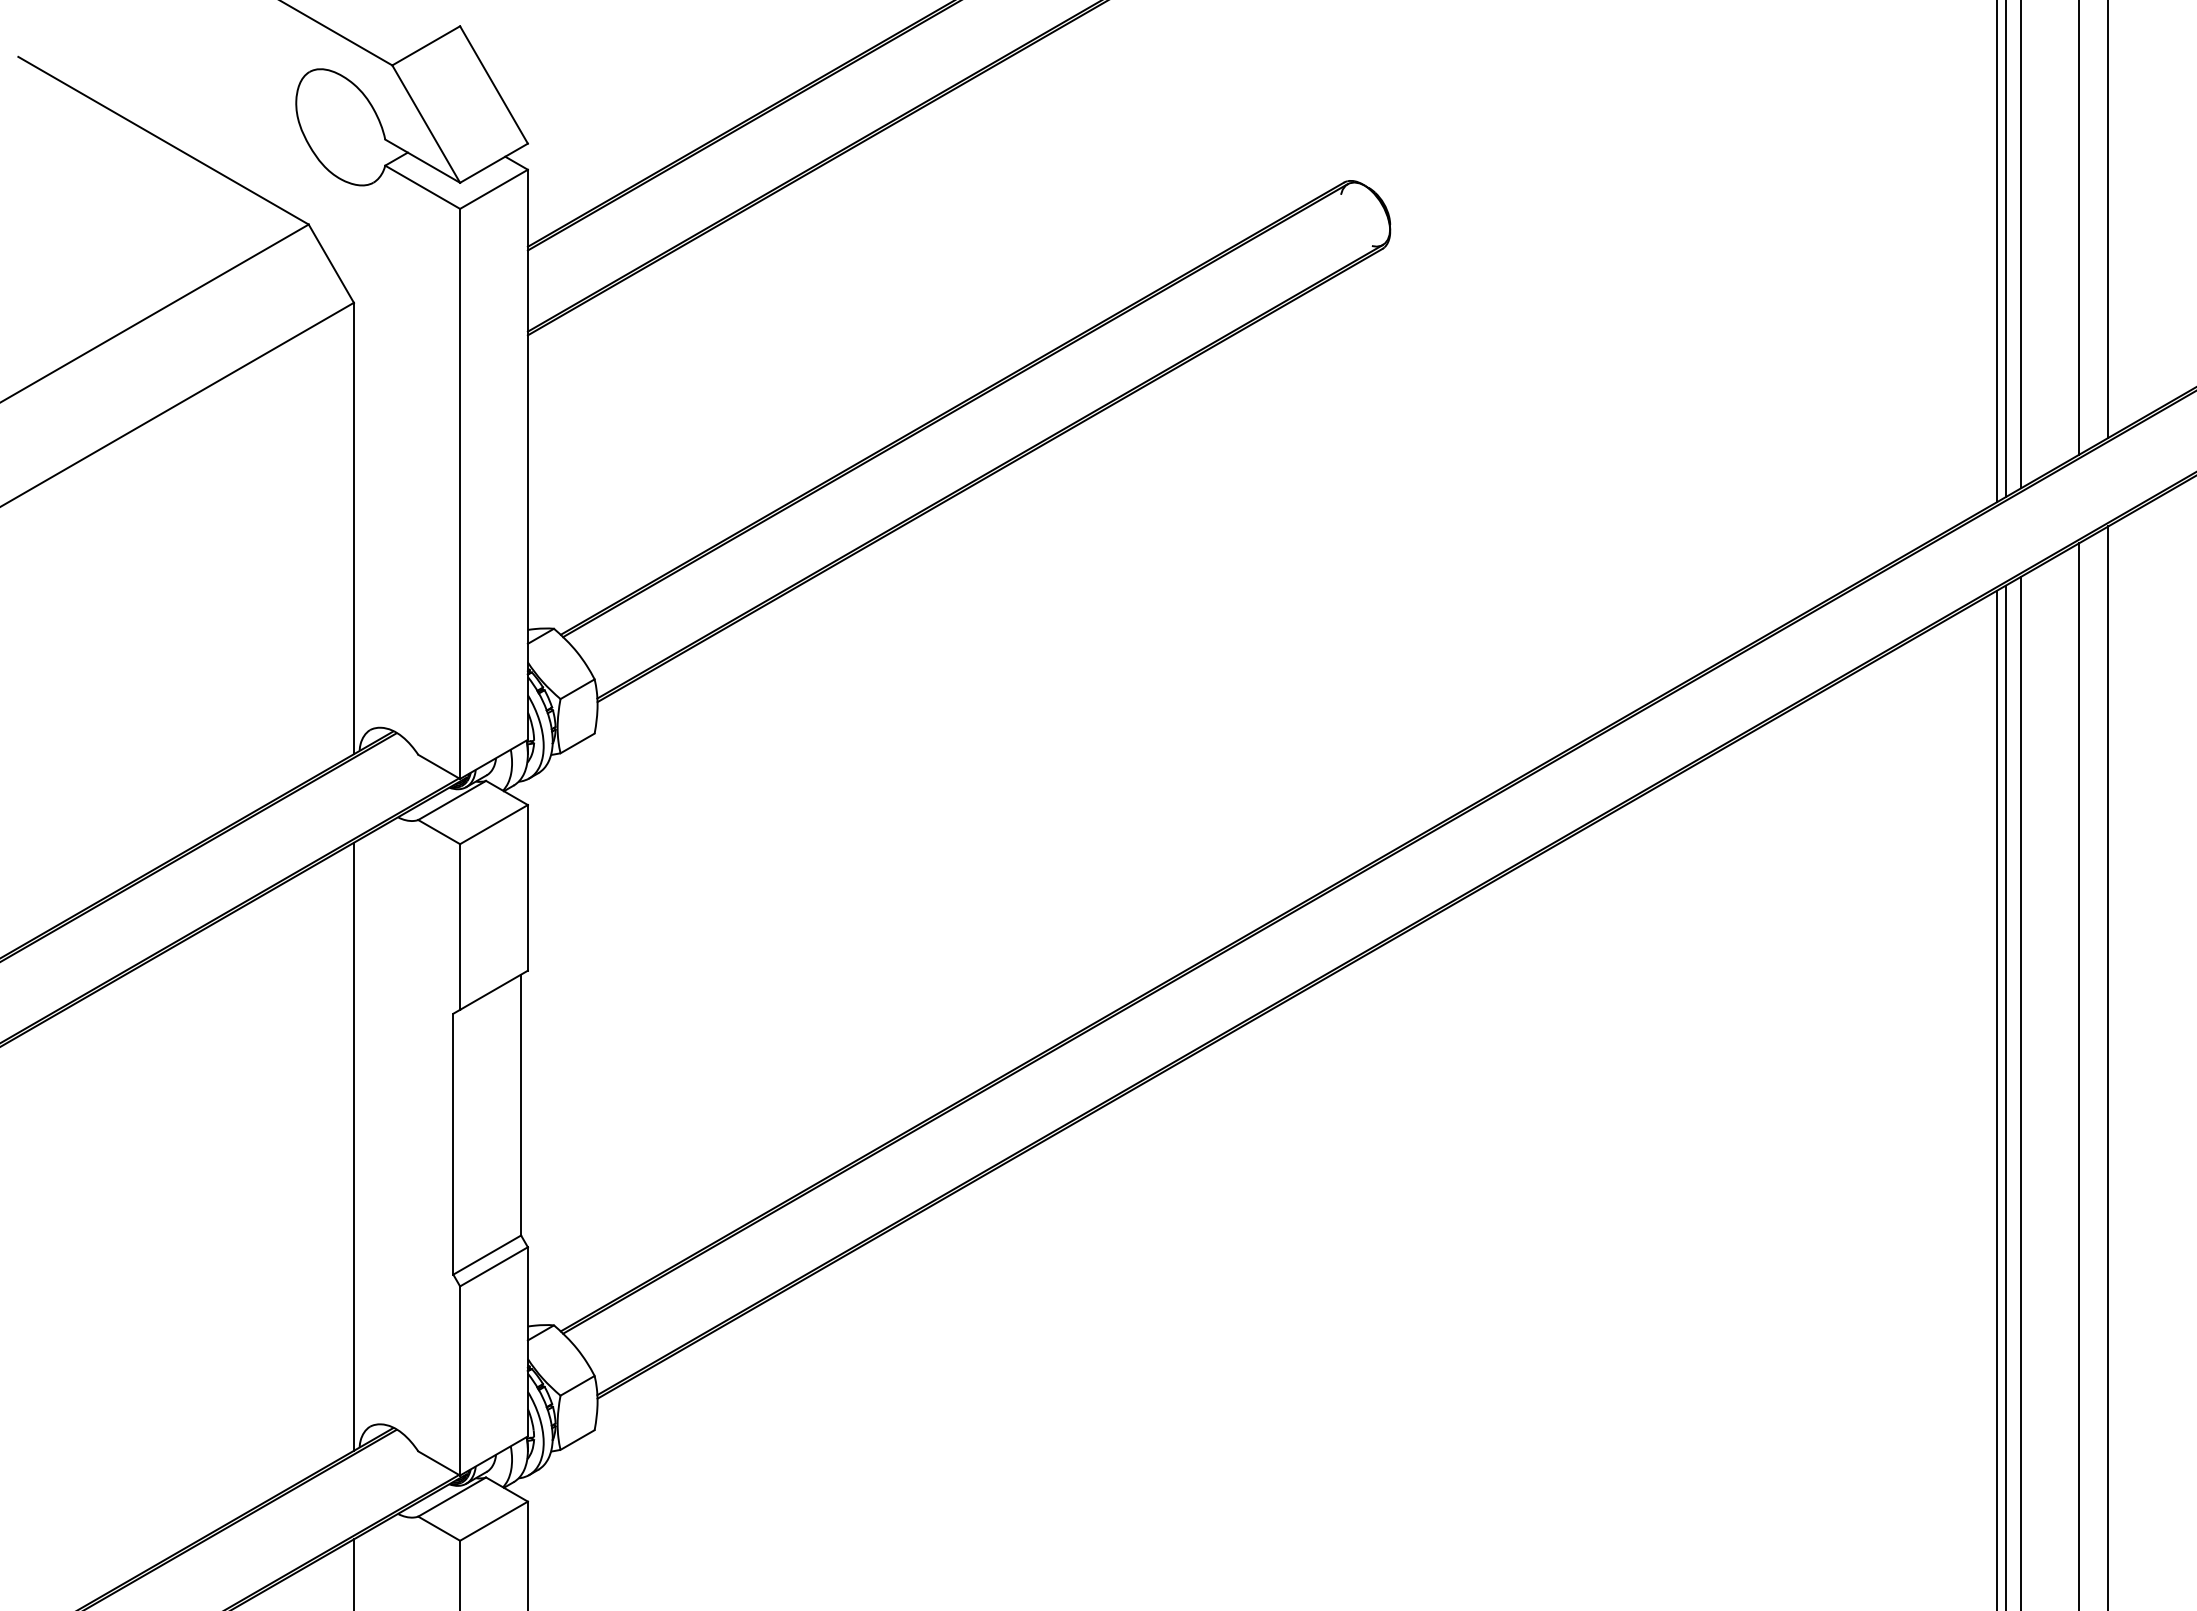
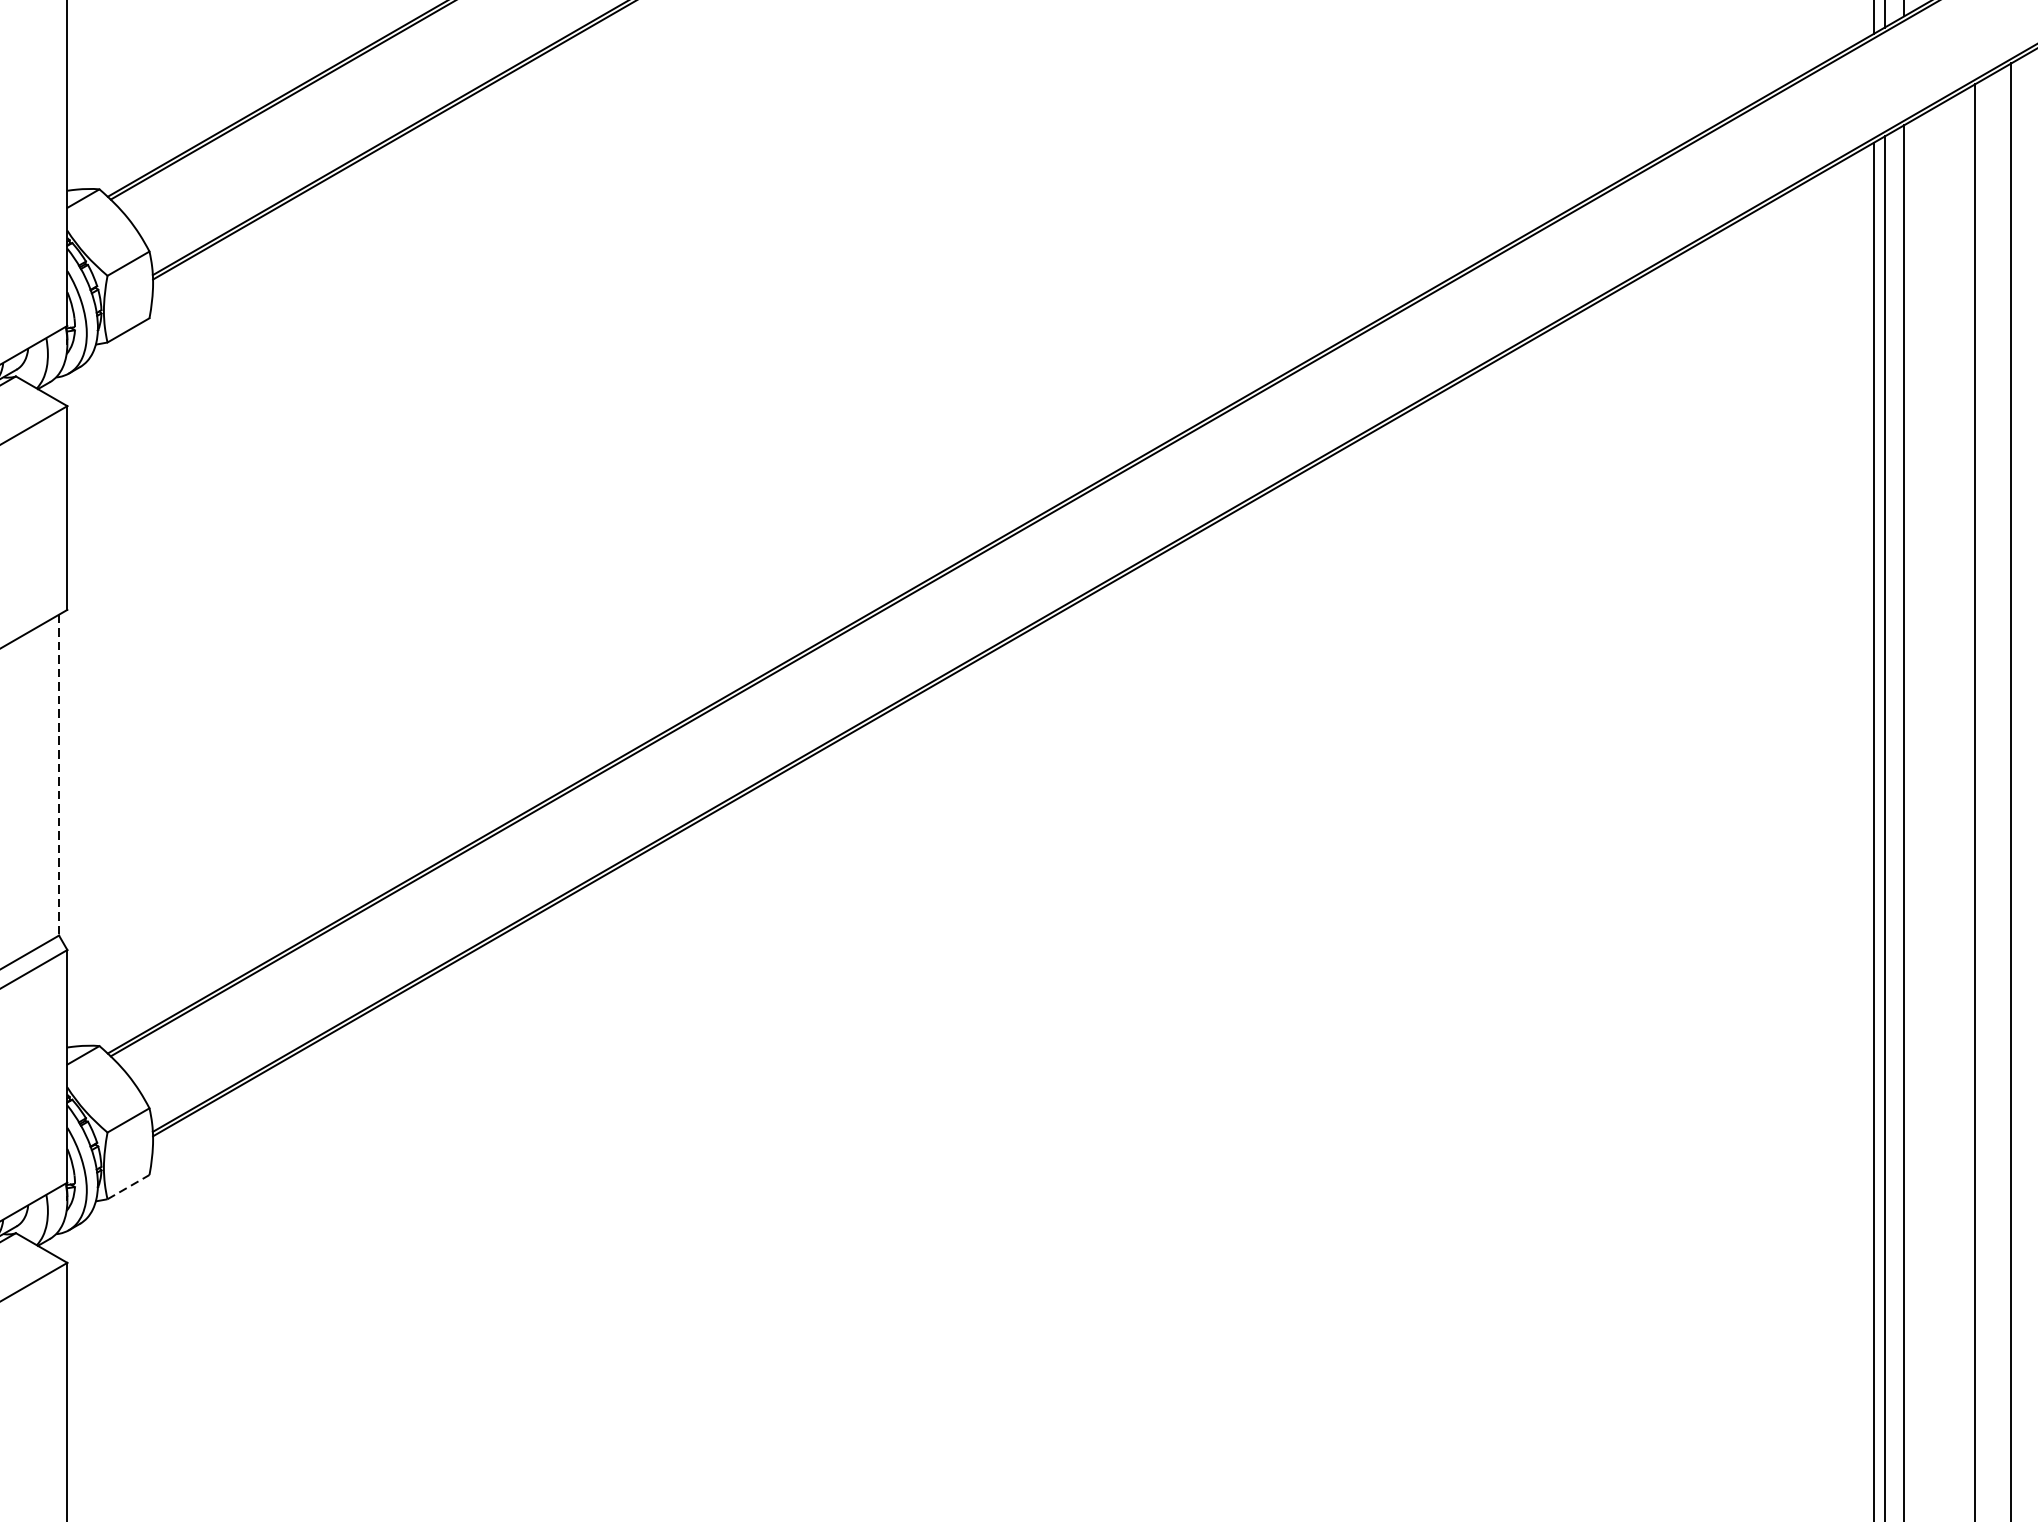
line: (521, 1105) -> (59, 775), solid -> dashed
line: (577, 1440) -> (128, 1187), solid -> dashed

